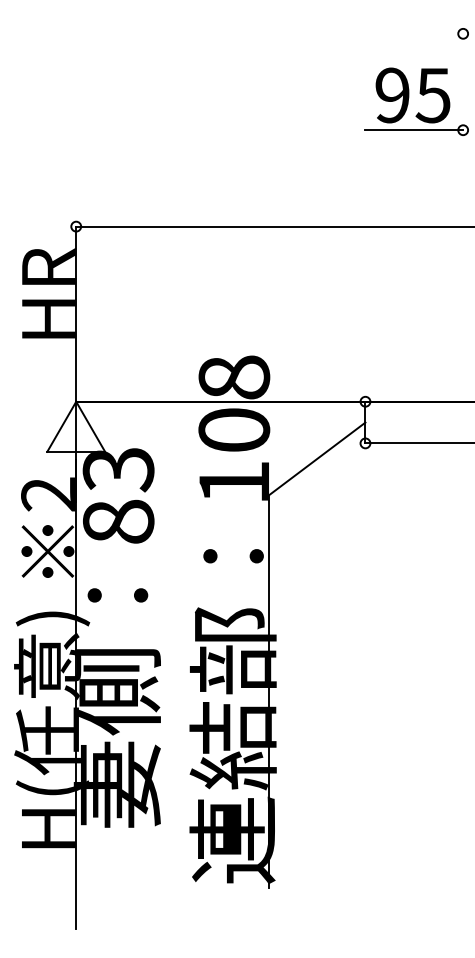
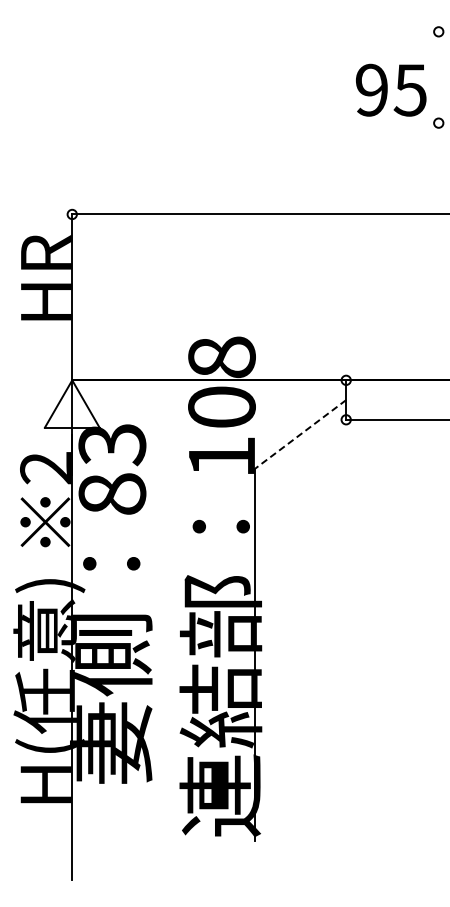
line: (413, 130) -> (391, 123), removed
line: (317, 458) -> (300, 434), solid -> dashed

